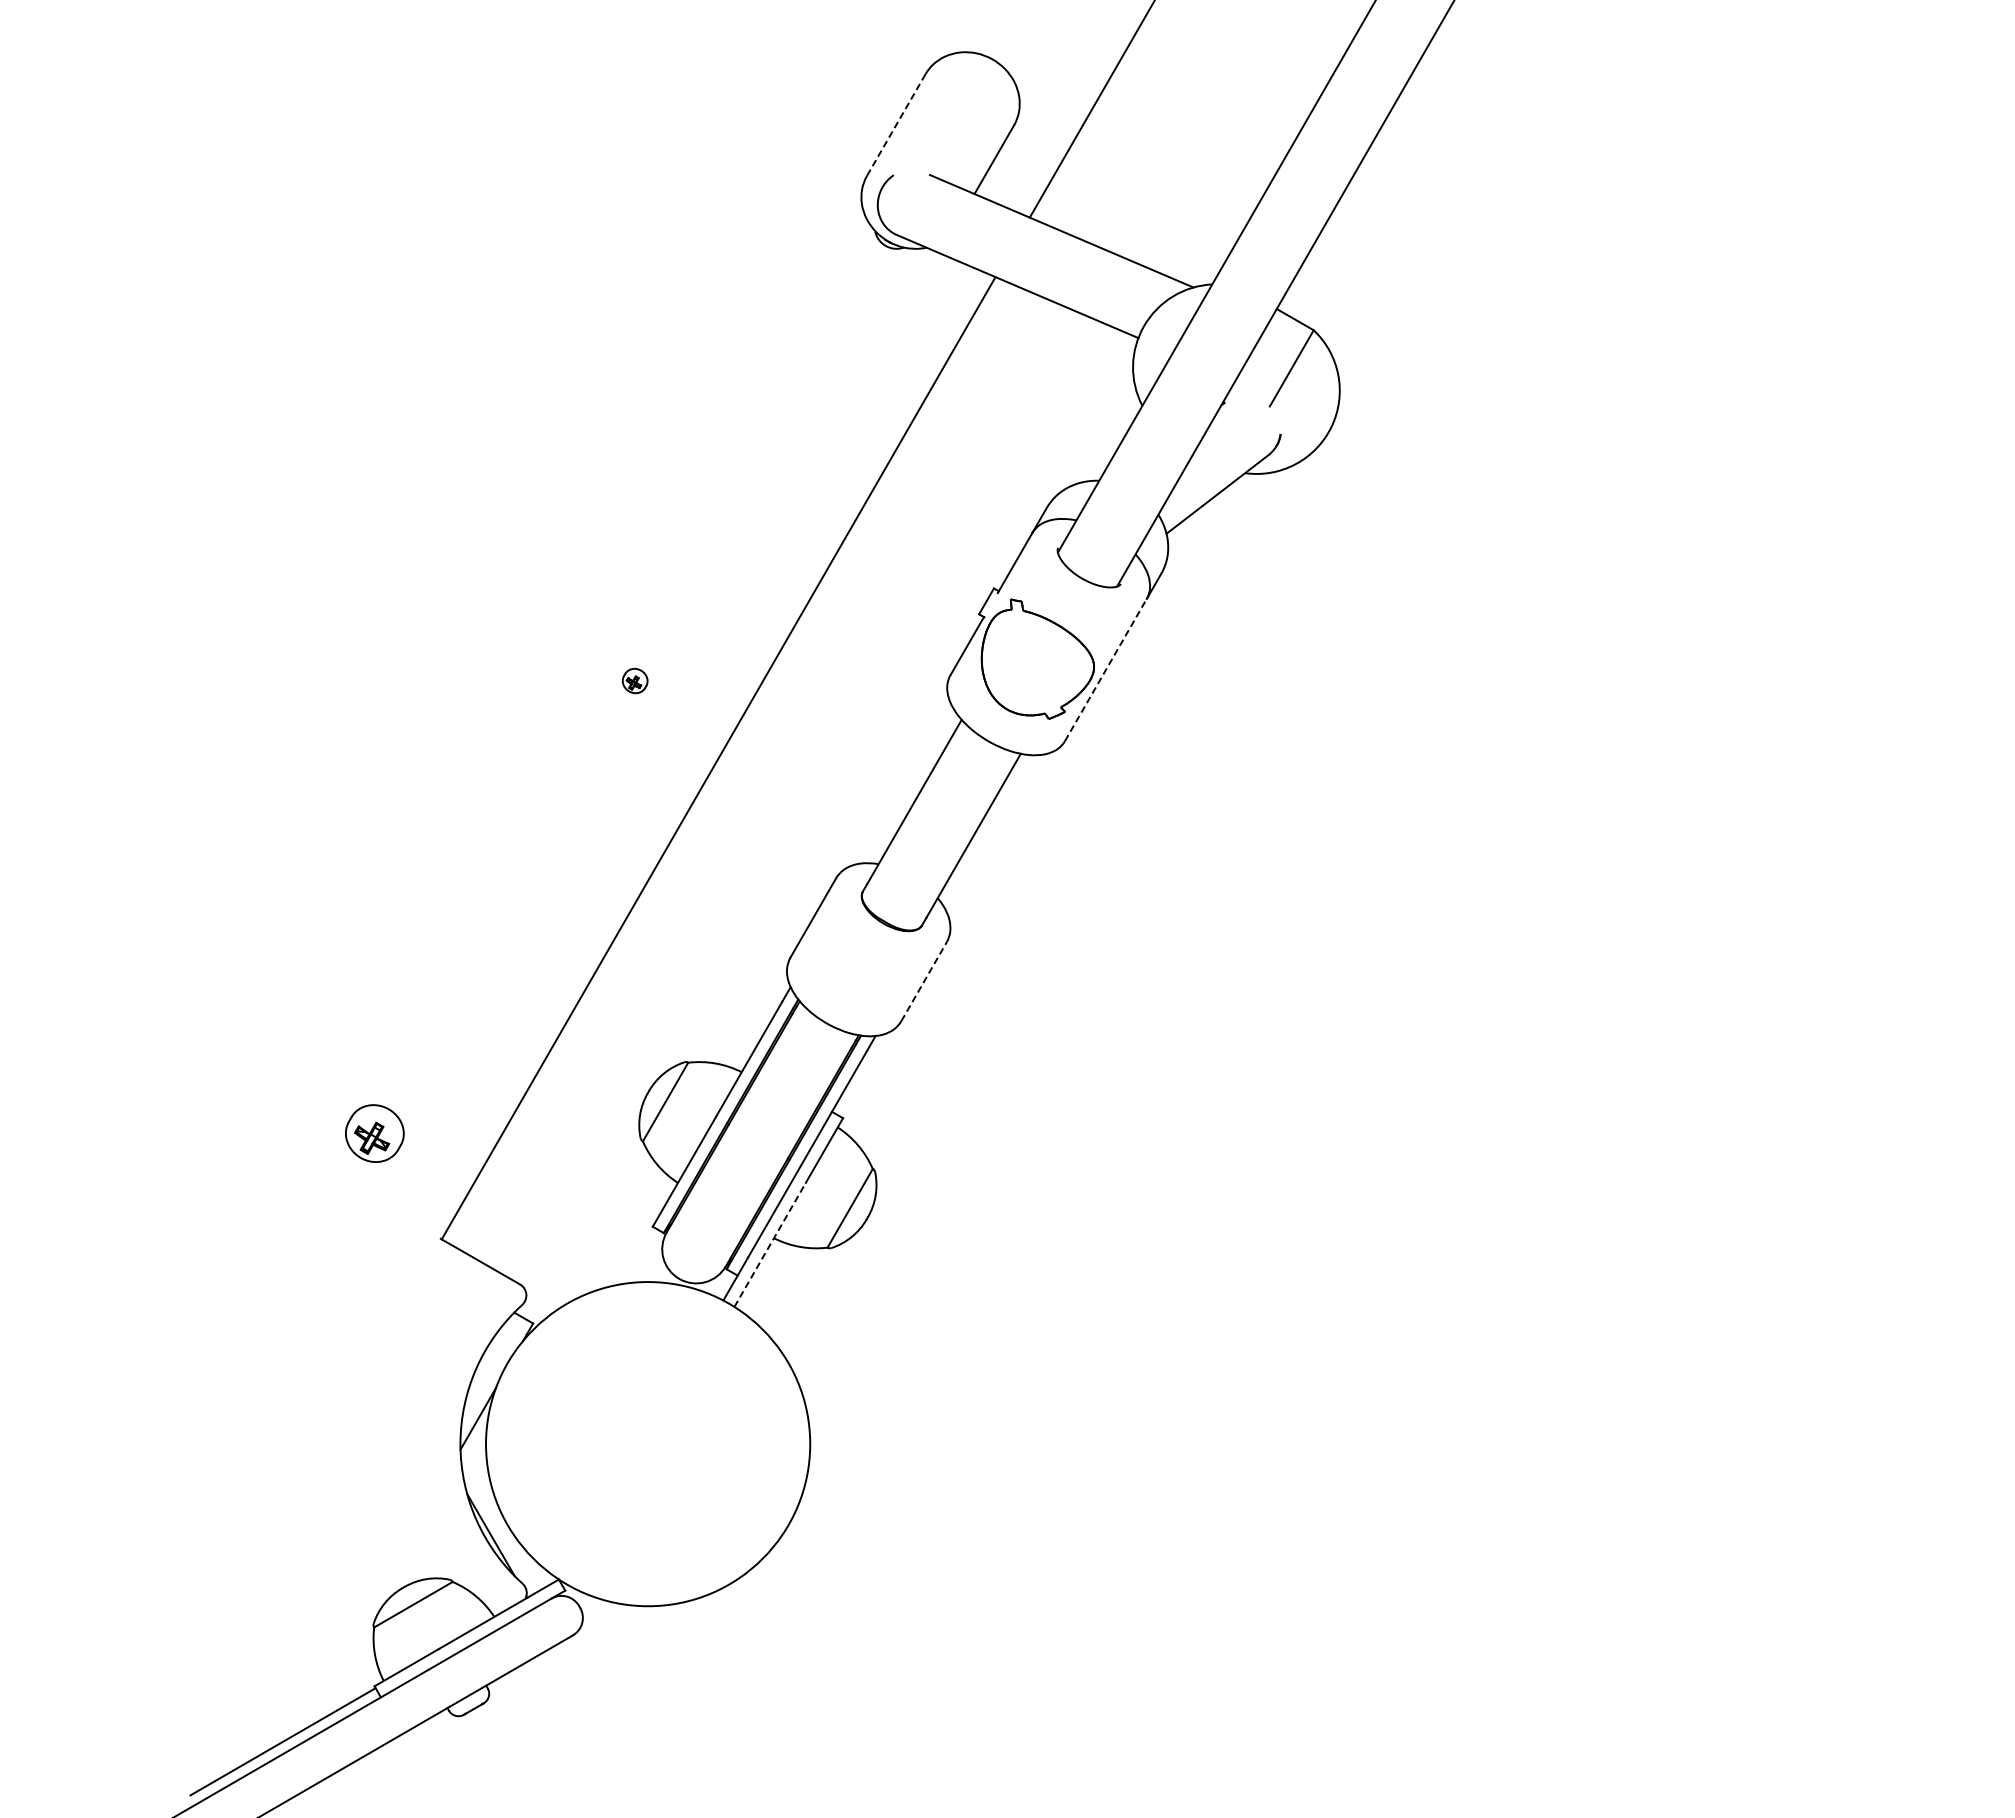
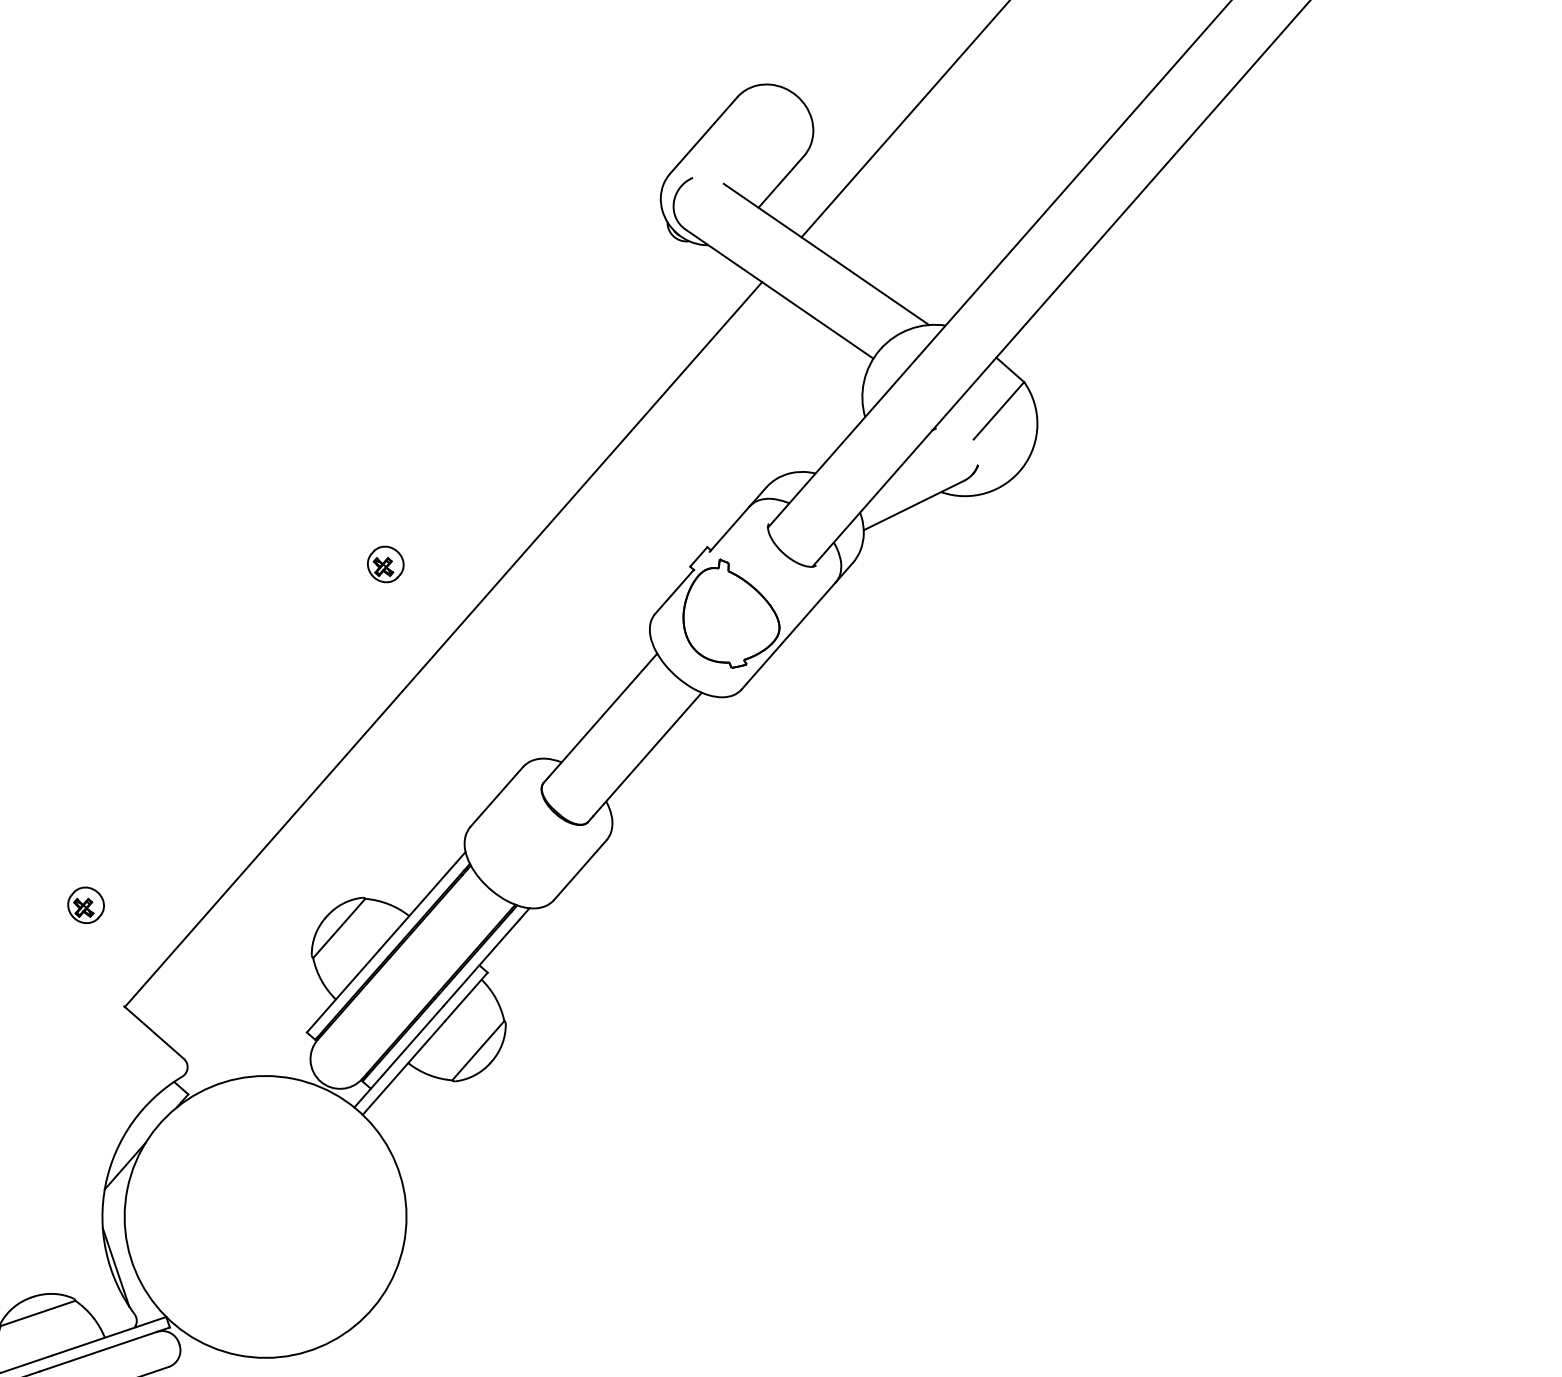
line: (896, 125) -> (703, 135), dashed -> solid
line: (1106, 669) -> (789, 635), dashed -> solid
part: (634, 680) -> (385, 563), size x1.67
line: (924, 981) -> (580, 870), dashed -> solid
part: (374, 1133) -> (85, 905), size x0.71
line: (770, 1244) -> (404, 1067), dashed -> solid

